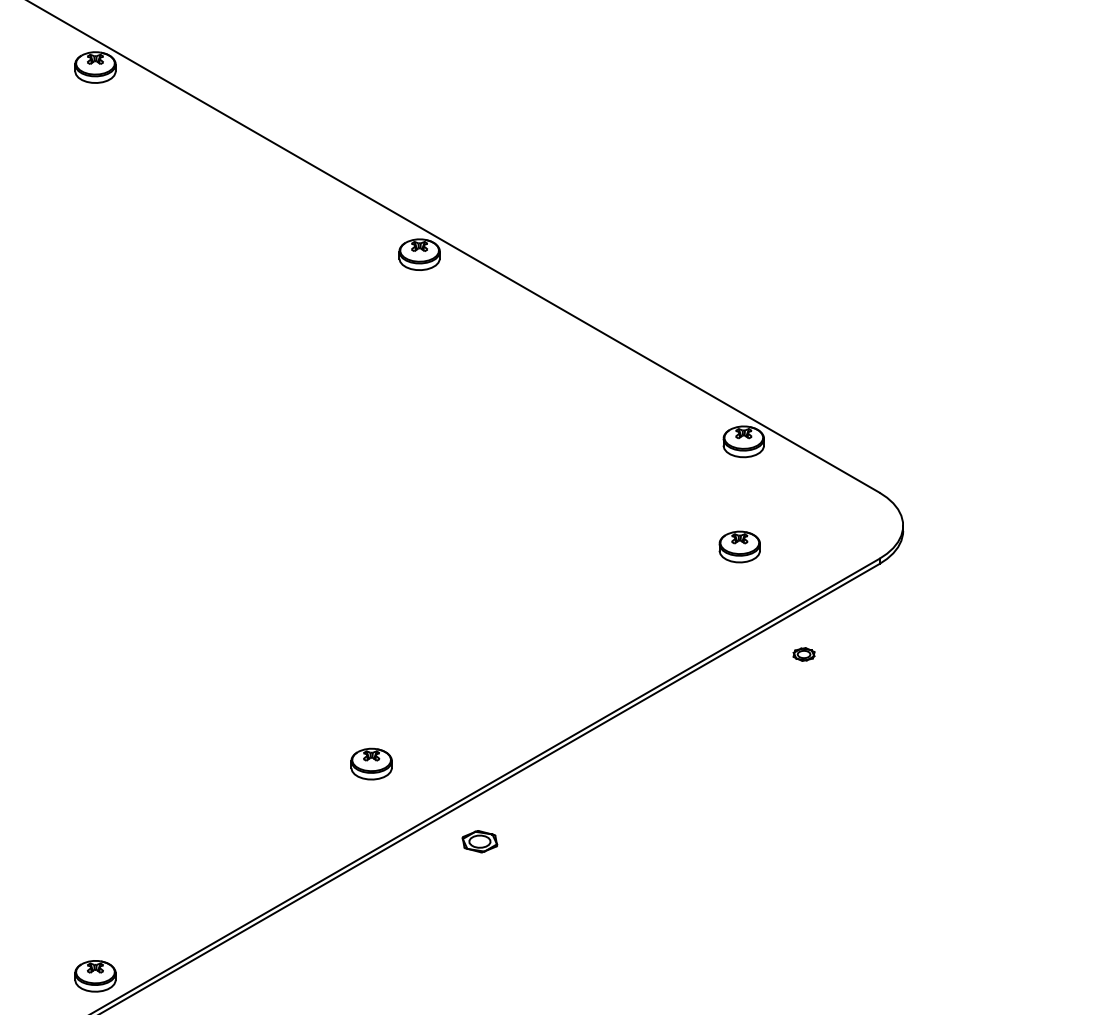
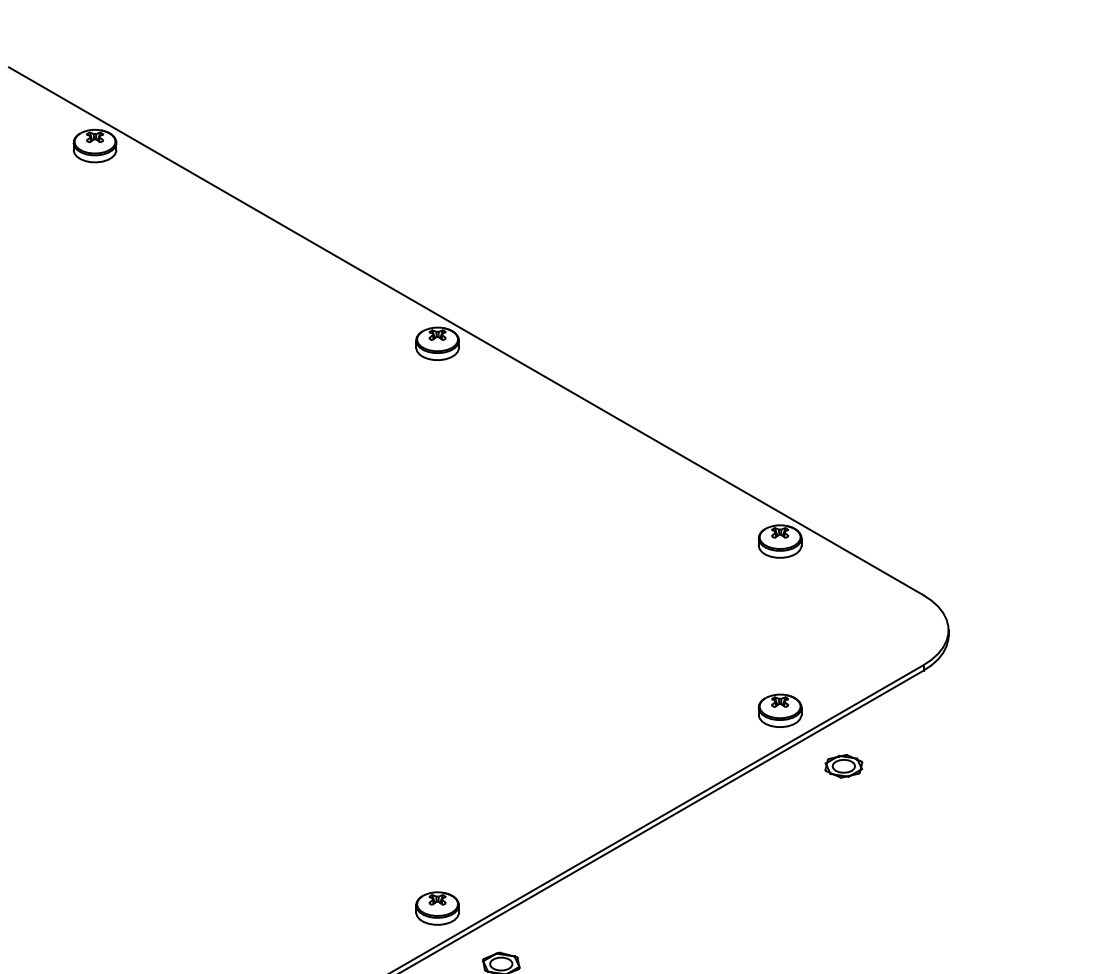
part: (739, 546) -> (779, 710), moved
part: (803, 654) -> (843, 766), size x1.67
part: (371, 763) -> (437, 907), moved

